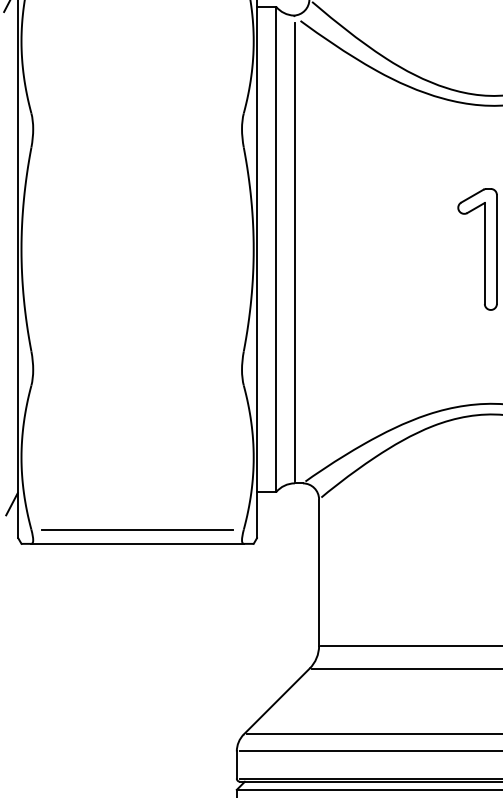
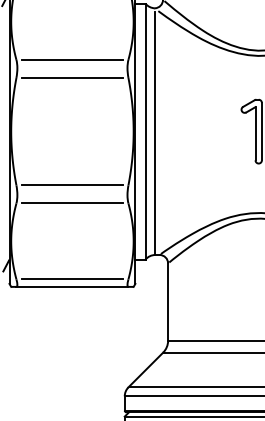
line: (137, 112) -> (72, 59), added
line: (137, 146) -> (72, 77), added
line: (137, 351) -> (72, 185), added
line: (137, 385) -> (72, 203), added

